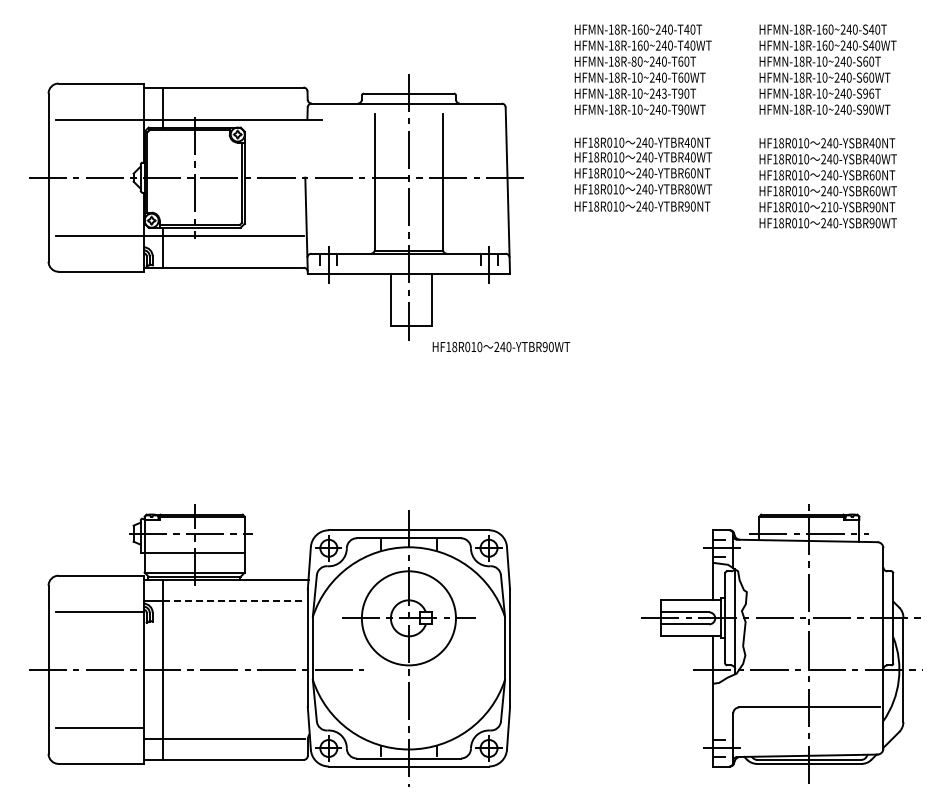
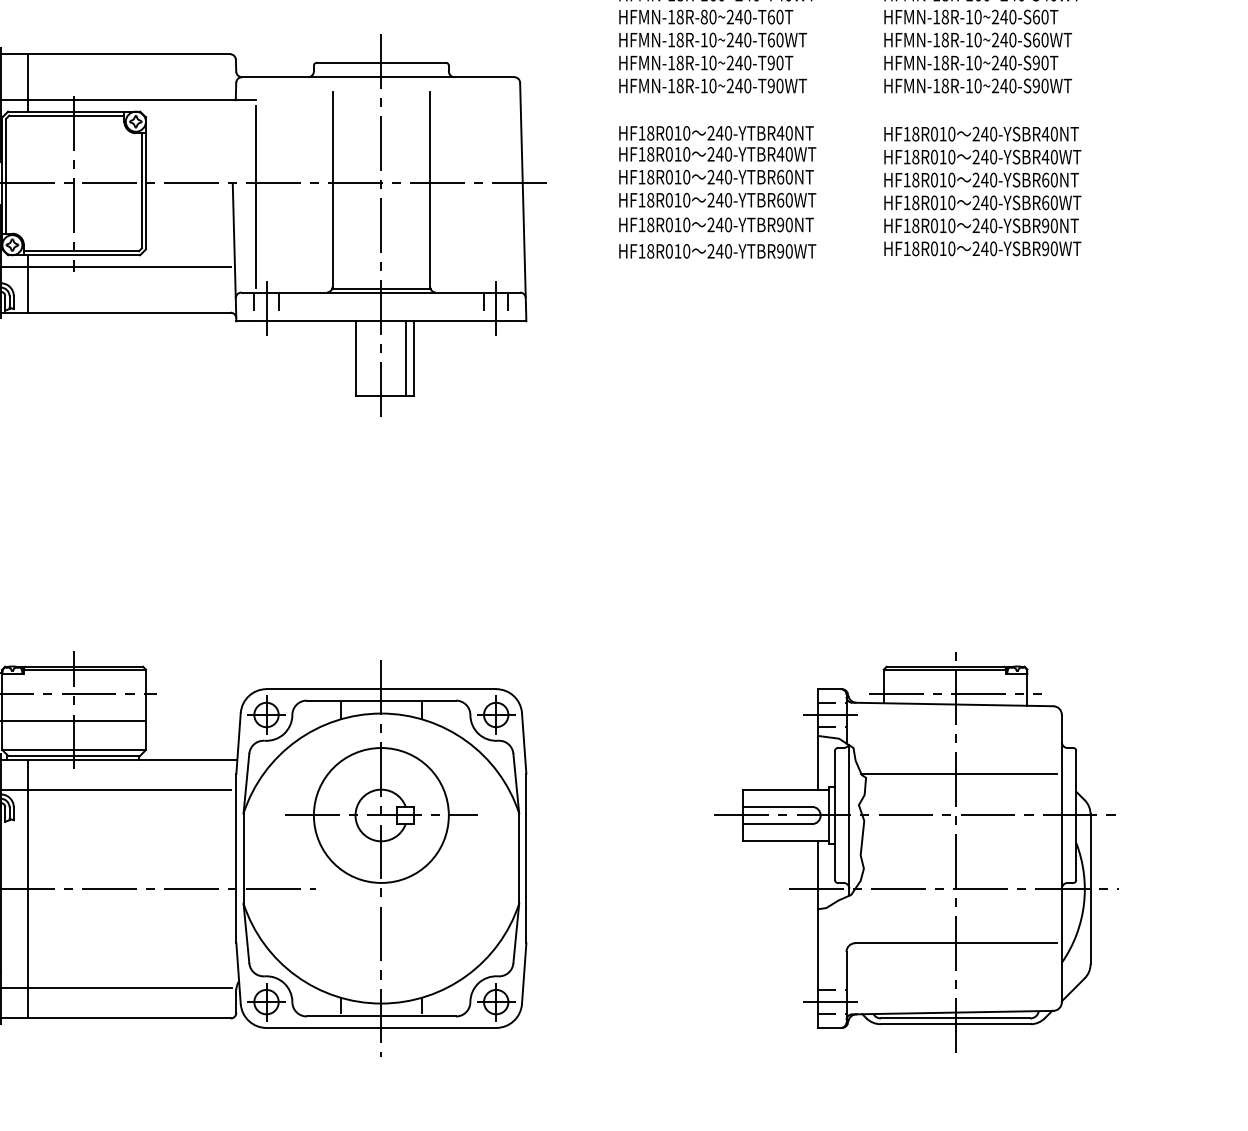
text: (664, 93) -> (747, 62), HFMN-18R-10~243-T90T -> HFMN-18R-10~240-T90T
text: (871, 93) -> (1044, 62), HFMN-18R-10~240-S96T -> HFMN-18R-10~240-S90T
line: (321, 186) -> (255, 196), added
text: (686, 189) -> (779, 200), 240-YTBR80WT -> 240-YTBR60WT
text: (829, 207) -> (984, 226), 210-YSBR90NT -> 240-YSBR90NT
line: (425, 299) -> (405, 358), added
text: (501, 346) -> (717, 250), moved
line: (811, 589) -> (958, 774), added
line: (233, 600) -> (129, 789), dashed -> solid

